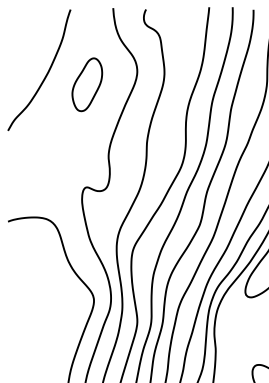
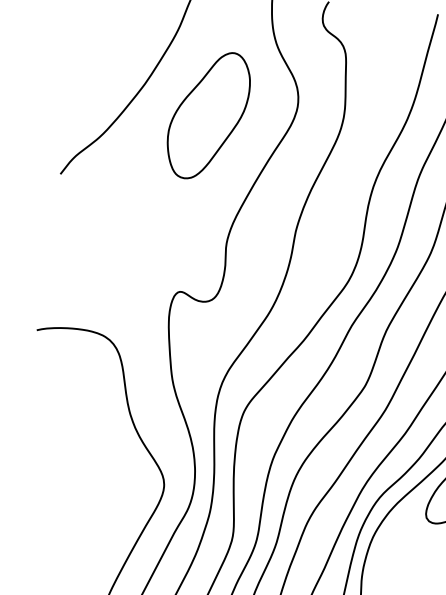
part: (87, 84) -> (208, 115), size x1.43

